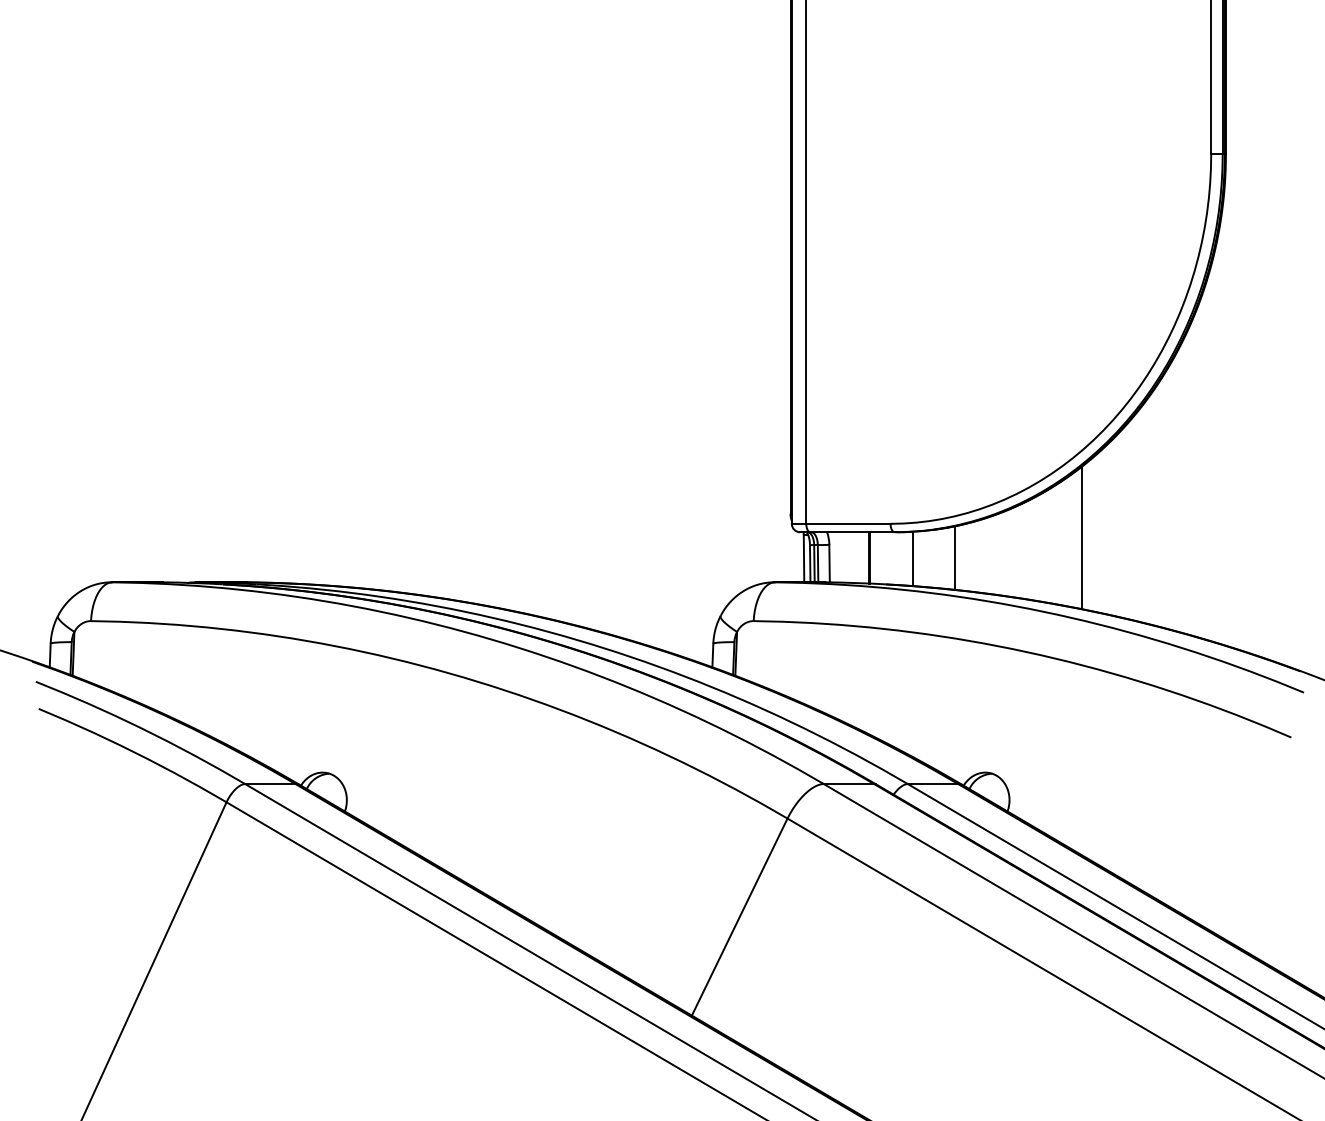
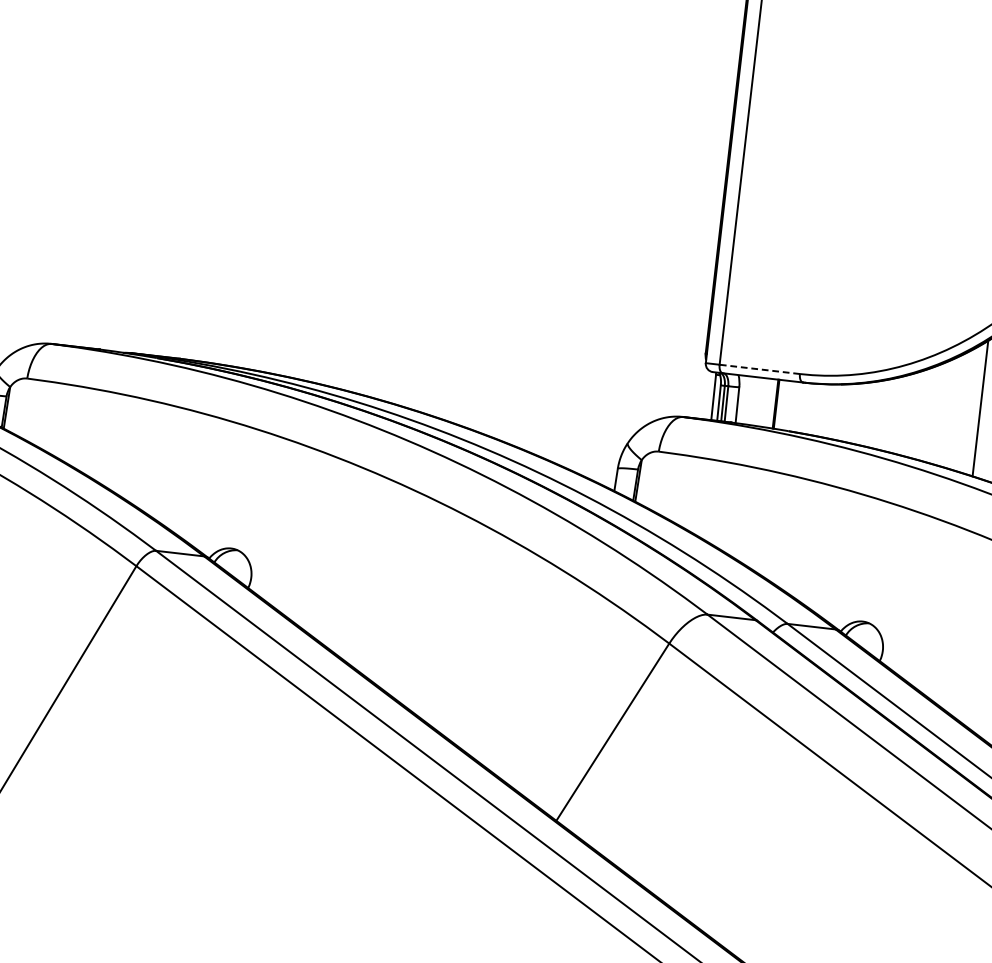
line: (847, 523) -> (758, 368), solid -> dashed
line: (955, 557) -> (858, 413), removed
line: (912, 558) -> (817, 409), removed

